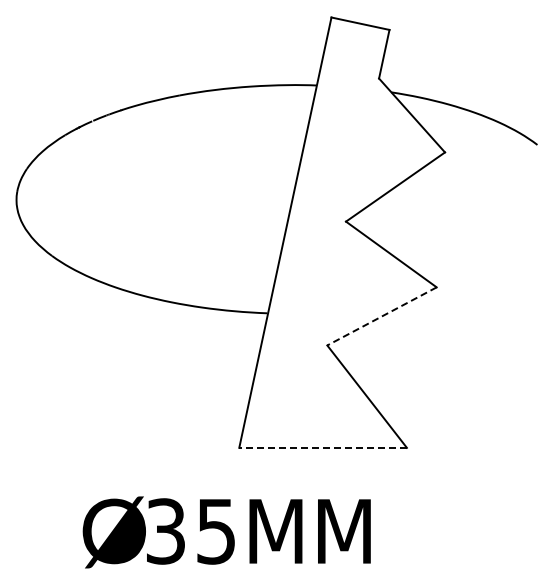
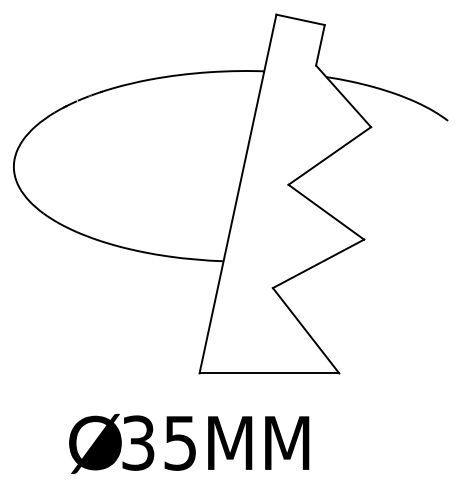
line: (382, 316) -> (318, 263), dashed -> solid
line: (323, 447) -> (269, 373), dashed -> solid

